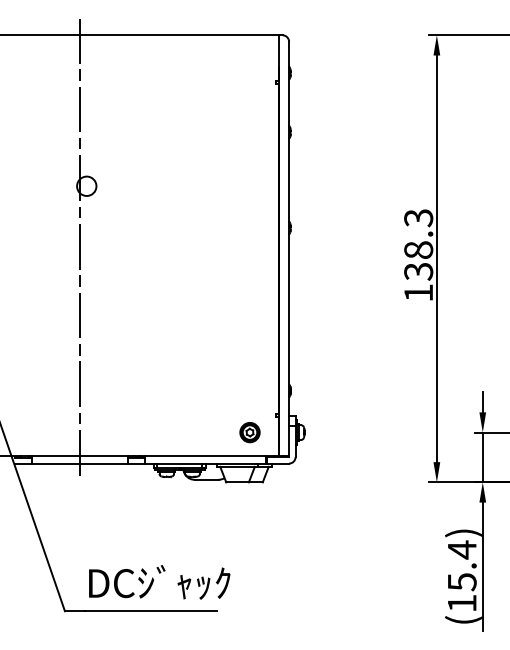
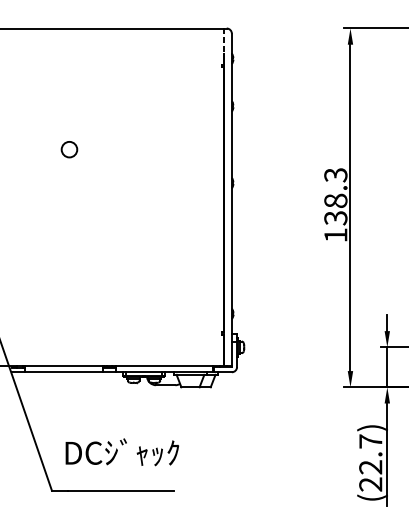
line: (279, 51) -> (224, 41), solid -> dashed
line: (79, 247) -> (63, 198), removed
part: (249, 432) -> (200, 347), removed
text: (461, 576) -> (370, 462), (15.4) -> (22.7)
text: (159, 582) -> (122, 452), moved

